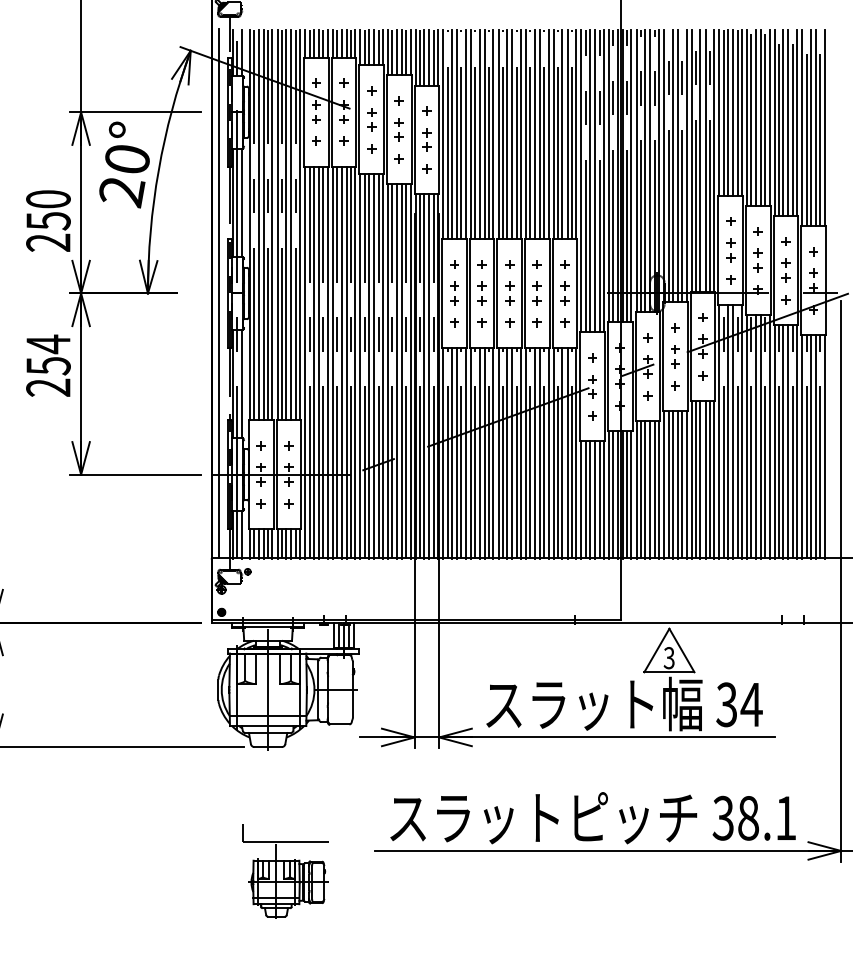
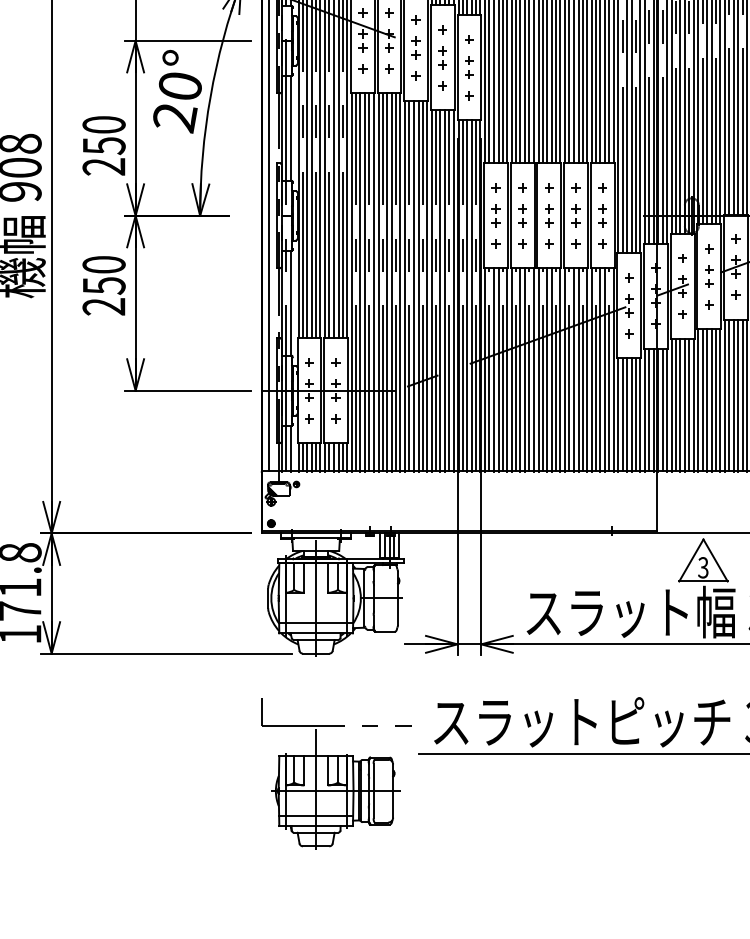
text: (48, 344) -> (104, 265), 254 -> 250
part: (288, 871) -> (335, 773), size x1.67

